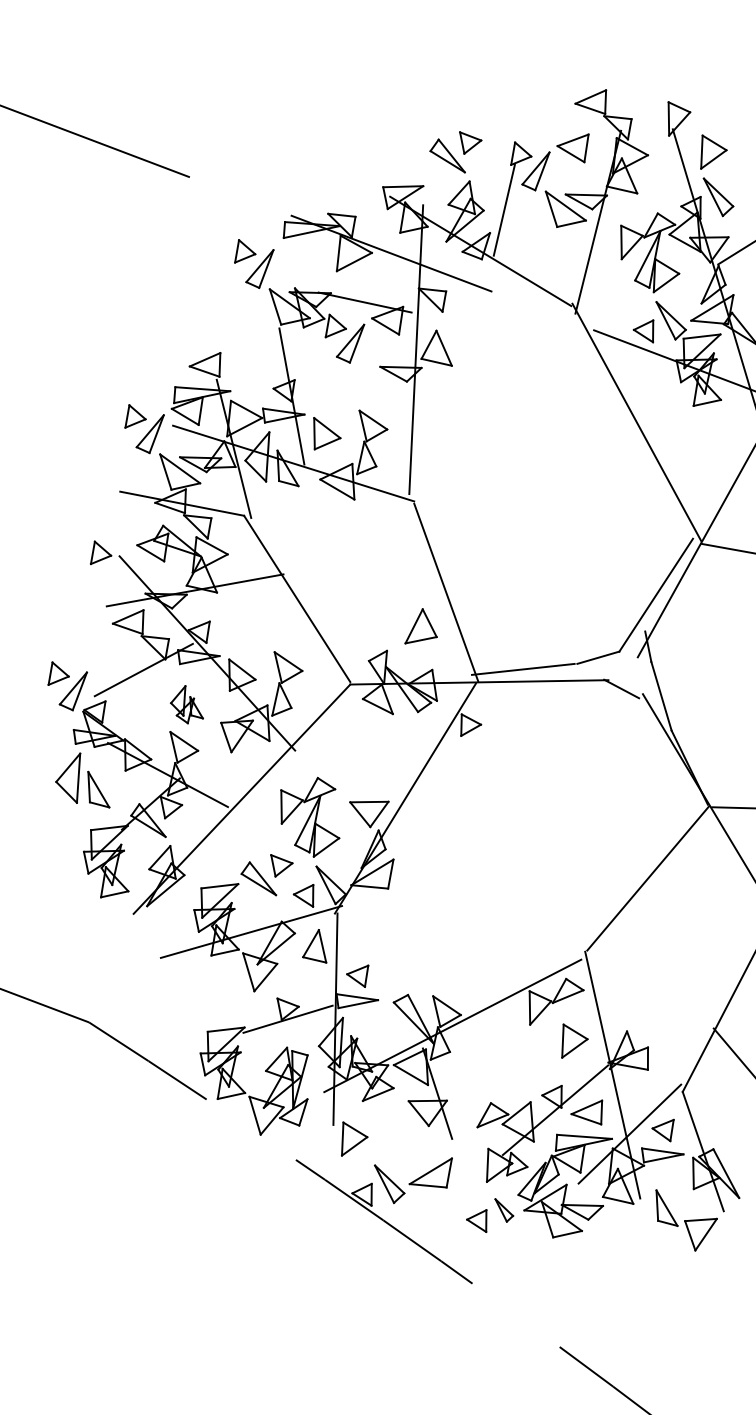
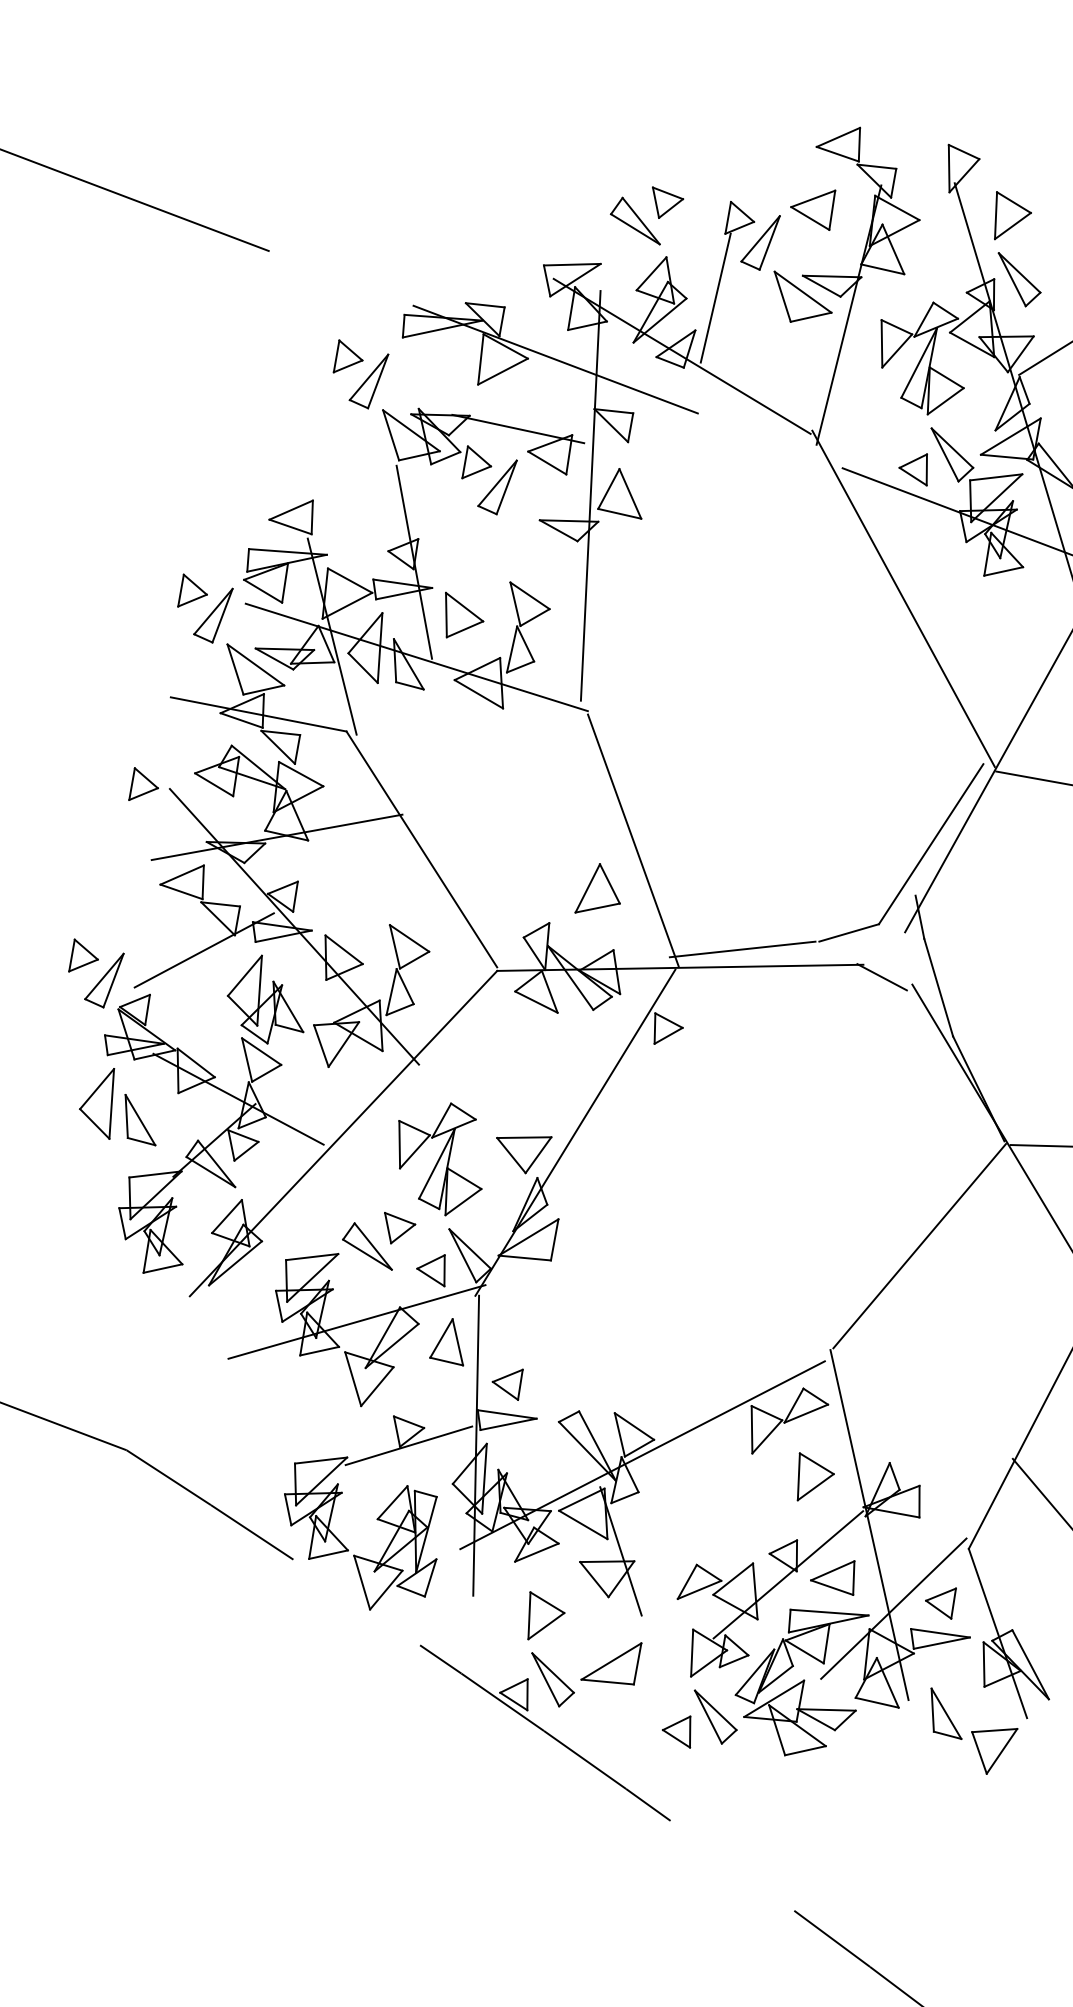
part: (186, 704) -> (265, 999), size x1.67
part: (354, 1138) -> (546, 1615), moved
part: (504, 1210) -> (715, 1716), size x1.67

